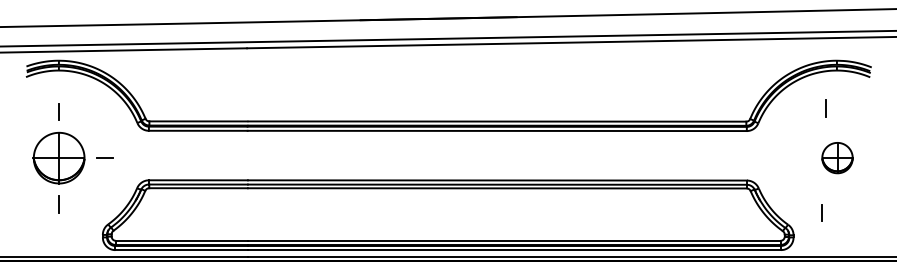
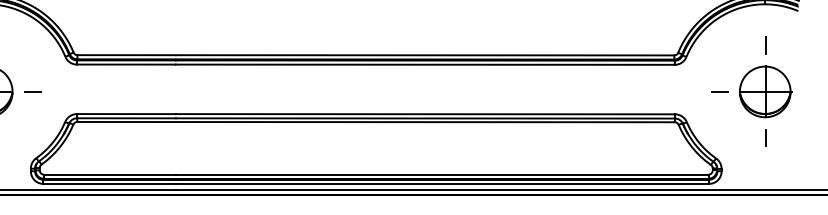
line: (825, 108) -> (765, 45), moved
line: (791, 157) -> (719, 91), added
part: (837, 157) -> (765, 91), size x1.67
line: (821, 212) -> (765, 137), moved

